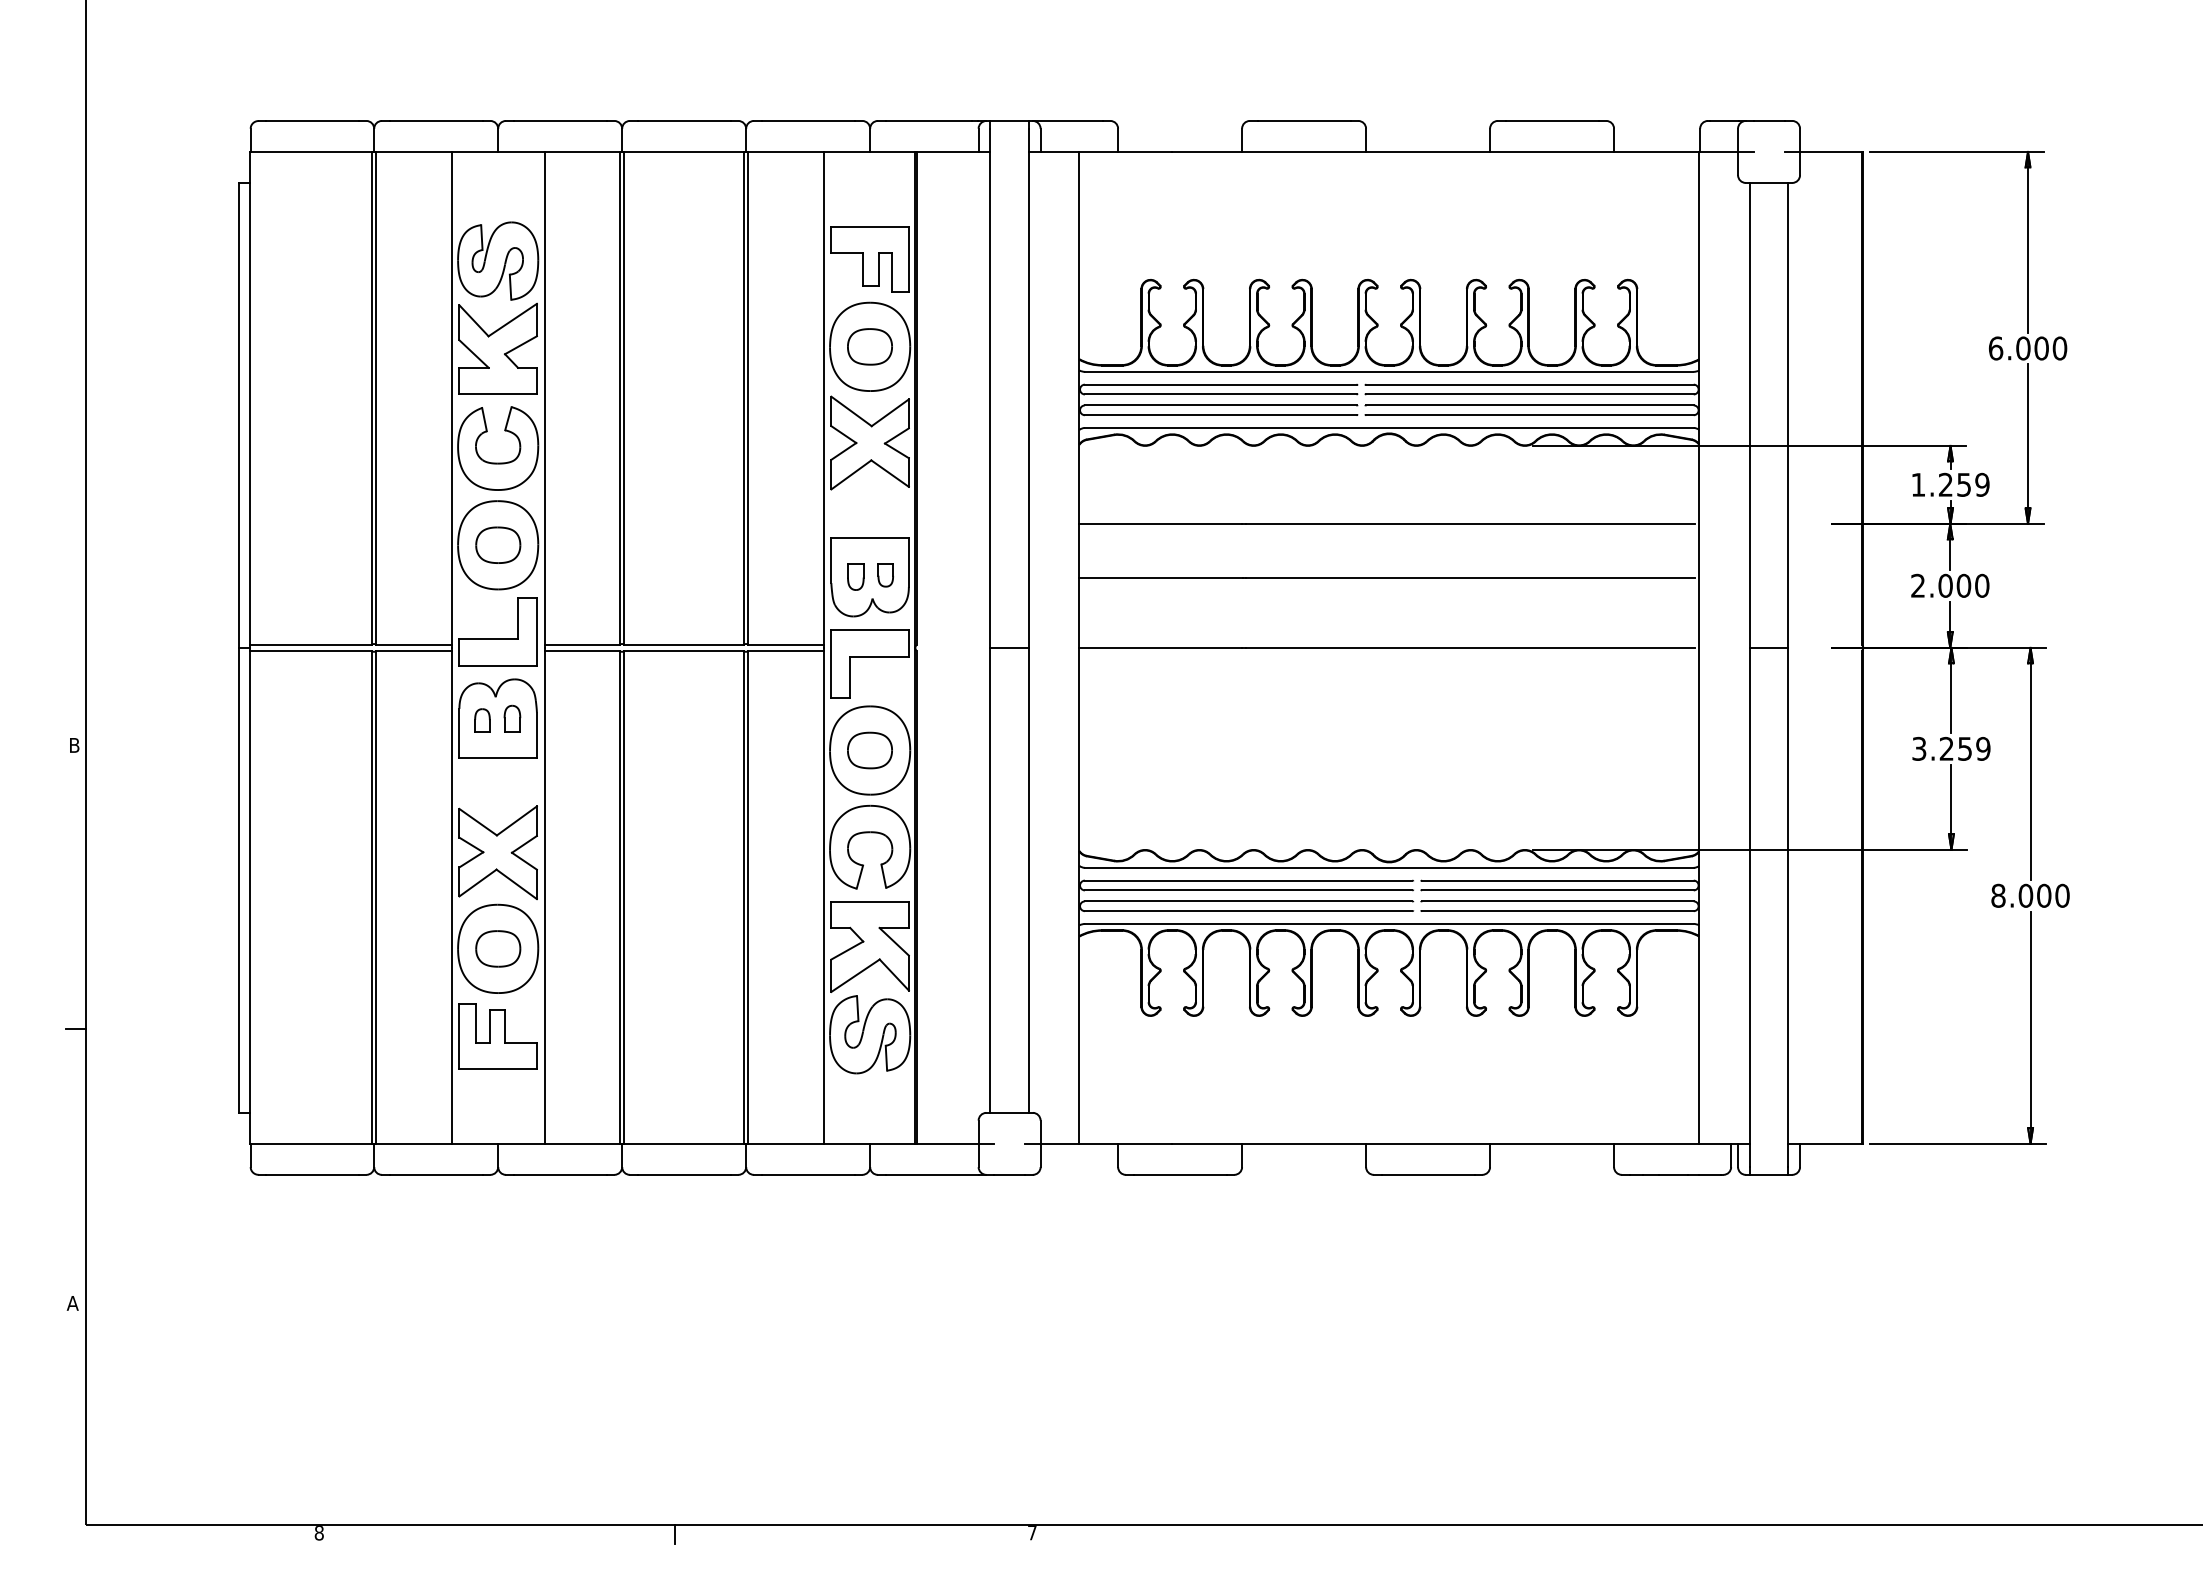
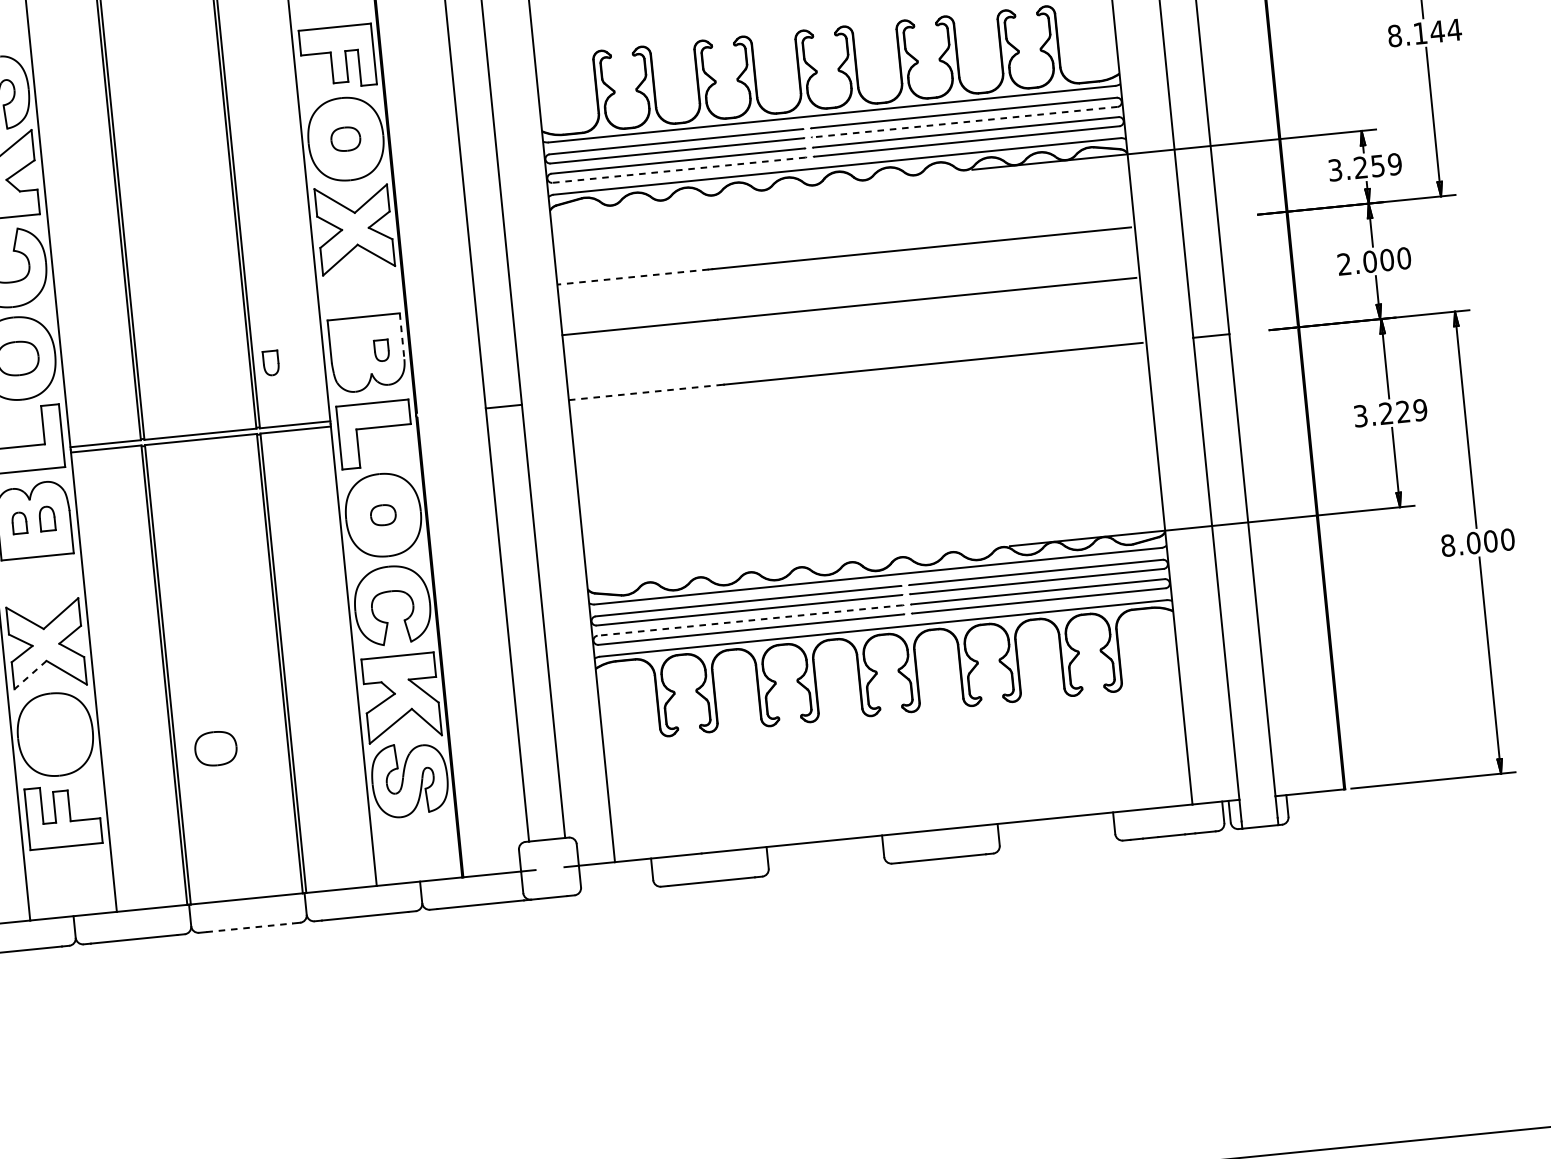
part: (869, 346) -> (345, 138), size x0.7
text: (2027, 348) -> (1424, 33), 6.000 -> 8.144
line: (1530, 394) -> (965, 122), solid -> dashed
line: (1220, 415) -> (678, 170), solid -> dashed
text: (1918, 484) -> (1335, 169), 1.259 -> 3.259
line: (1160, 523) -> (632, 276), solid -> dashed
line: (908, 562) -> (401, 336), solid -> dashed
part: (855, 576) -> (270, 362), moved
line: (1161, 647) -> (645, 392), solid -> dashed
text: (1964, 748) -> (1402, 411), 3.259 -> 3.229
part: (869, 750) -> (382, 515), size x0.6
line: (478, 883) -> (31, 675), solid -> dashed
line: (1248, 901) -> (750, 620), solid -> dashed
part: (498, 948) -> (216, 748), moved
line: (684, 1174) -> (249, 927), solid -> dashed

